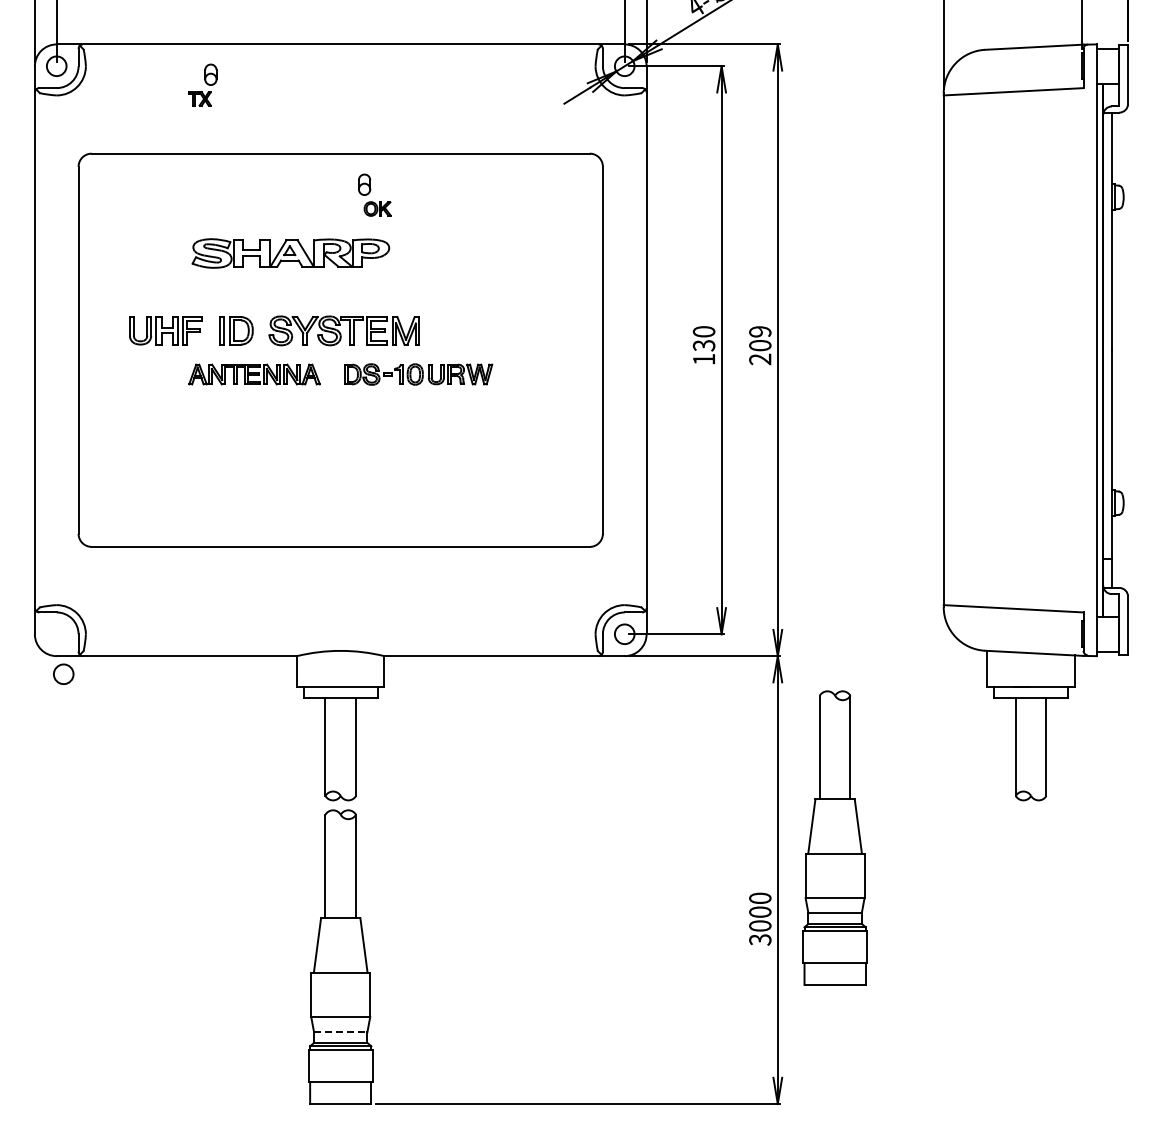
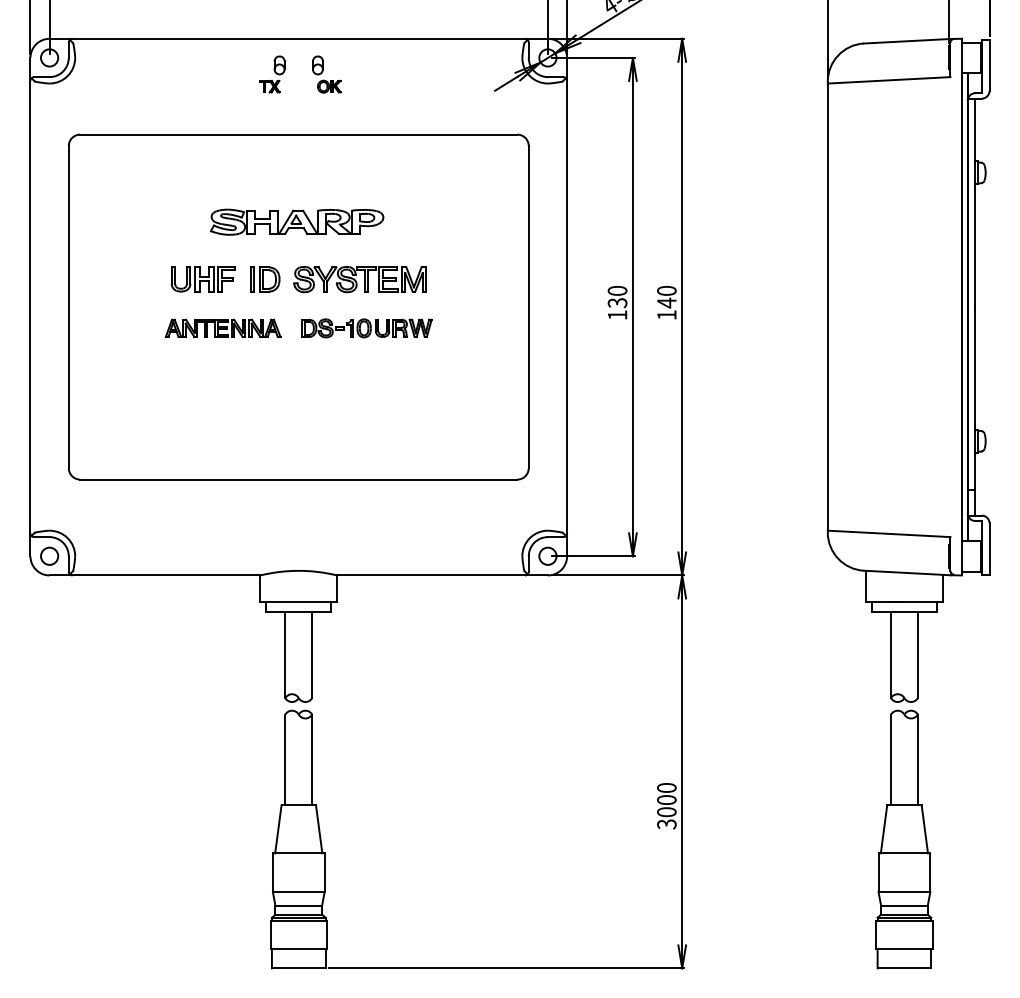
part: (202, 84) -> (272, 73), moved
part: (374, 194) -> (326, 73), moved
part: (290, 253) -> (296, 222), moved
part: (274, 330) -> (298, 279), moved
text: (760, 345) -> (667, 302), 209 -> 140
circle: (63, 673) -> (49, 555), moved
part: (834, 837) -> (903, 838), moved
line: (340, 1032) -> (298, 905), dashed -> solid

